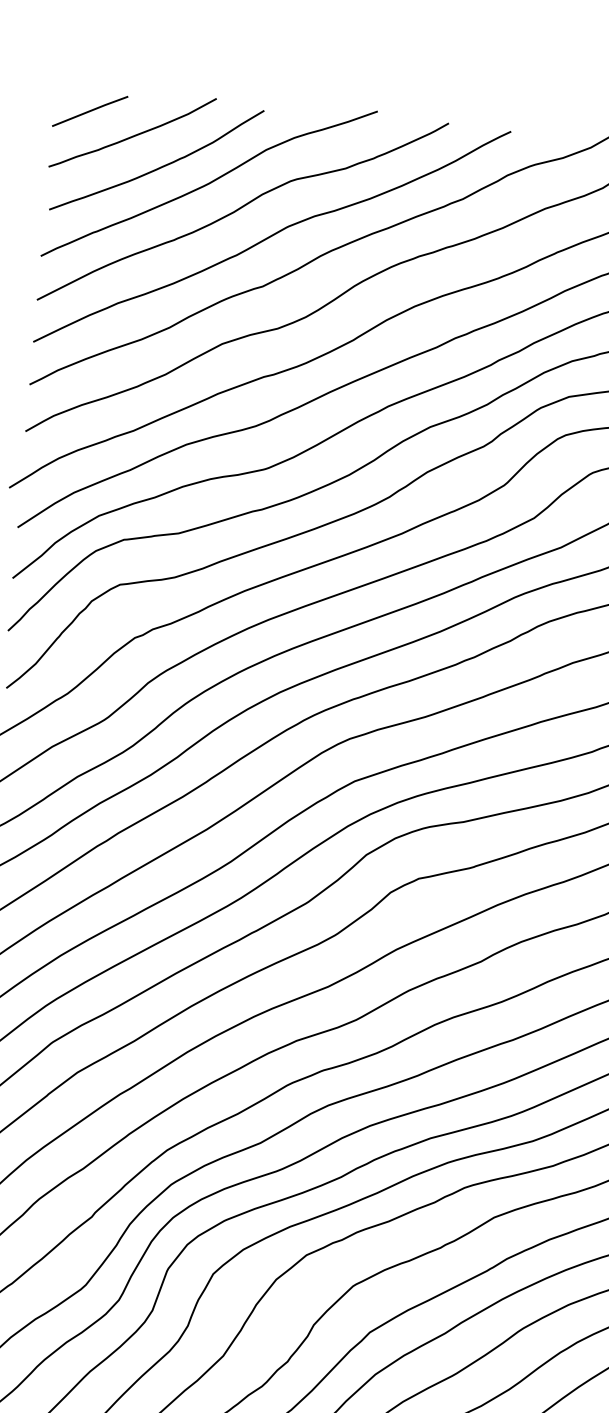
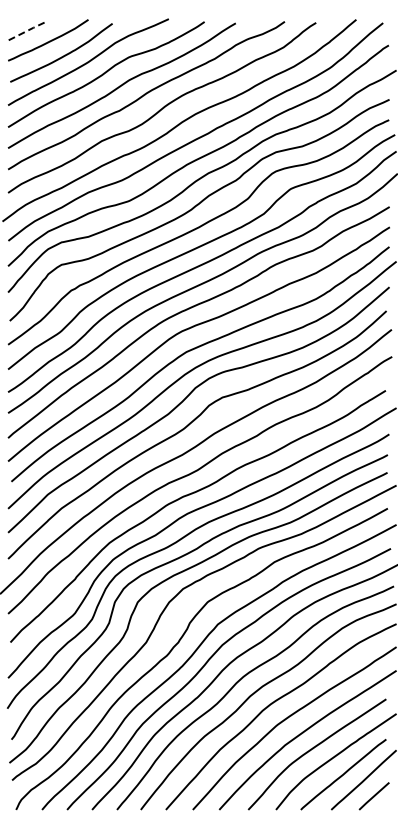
line: (90, 111) -> (26, 31), solid -> dashed

